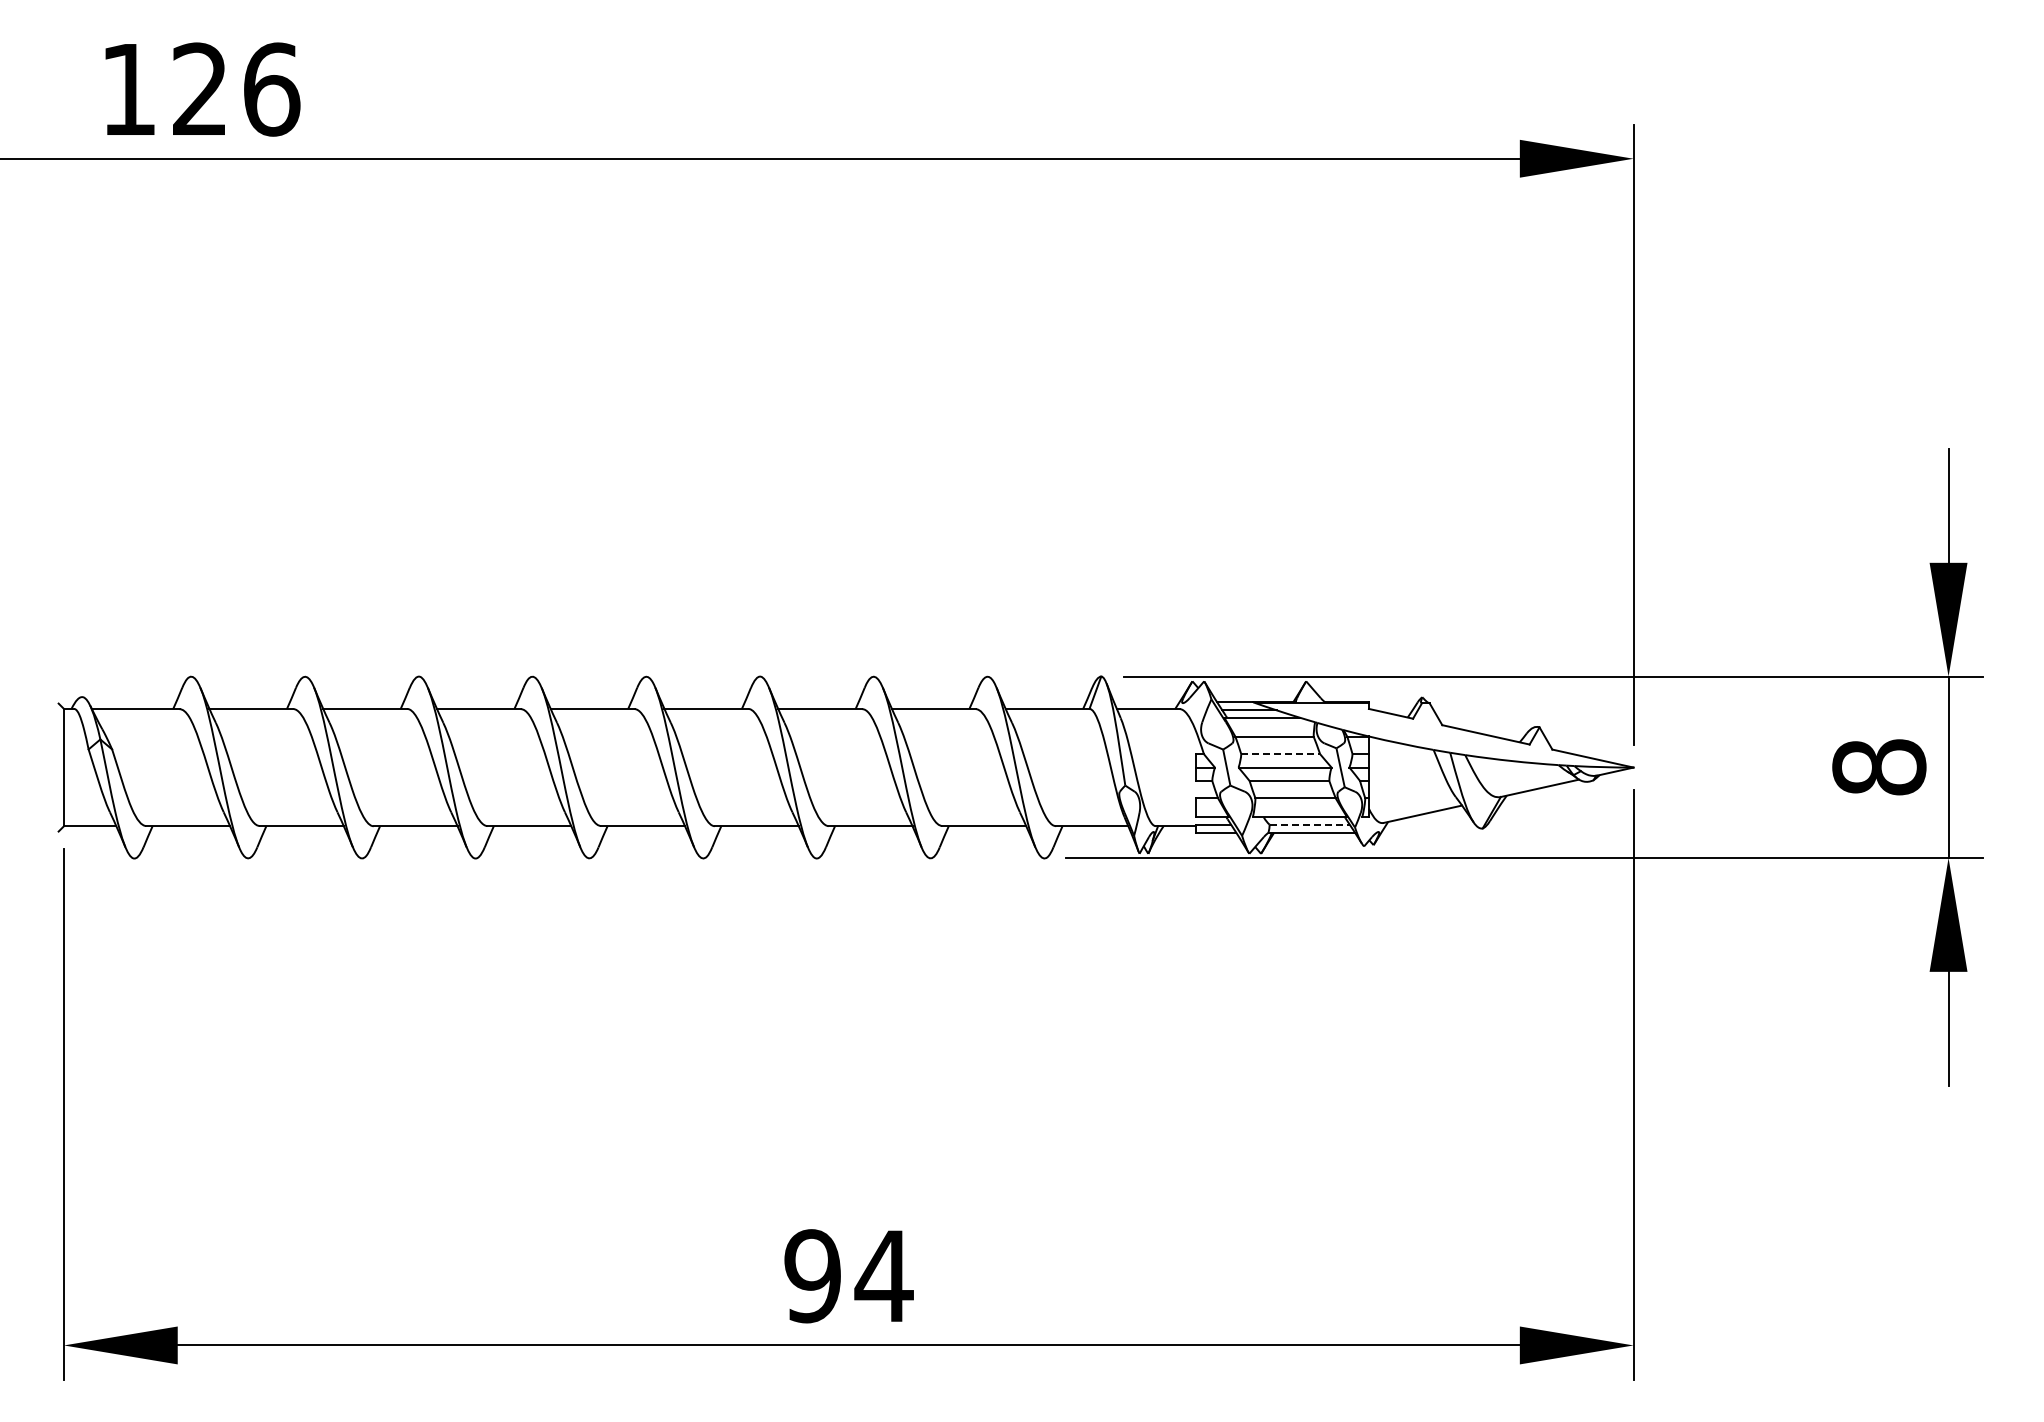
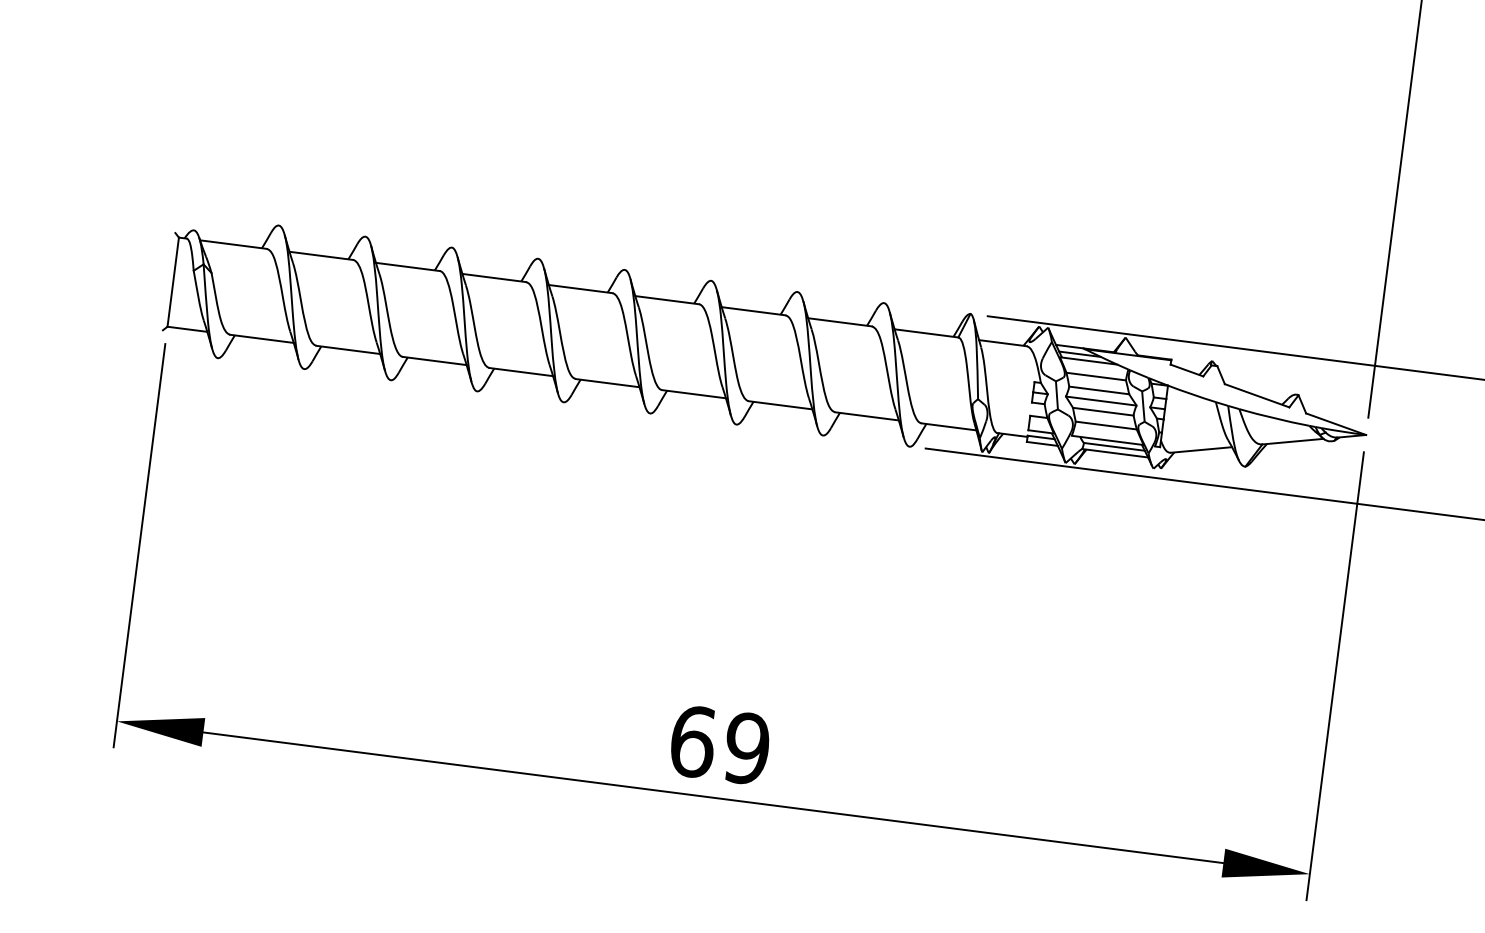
line: (1281, 754) -> (1099, 390), dashed -> solid
line: (1310, 824) -> (1115, 446), dashed -> solid
text: (848, 1276) -> (719, 745), 94 -> 69

